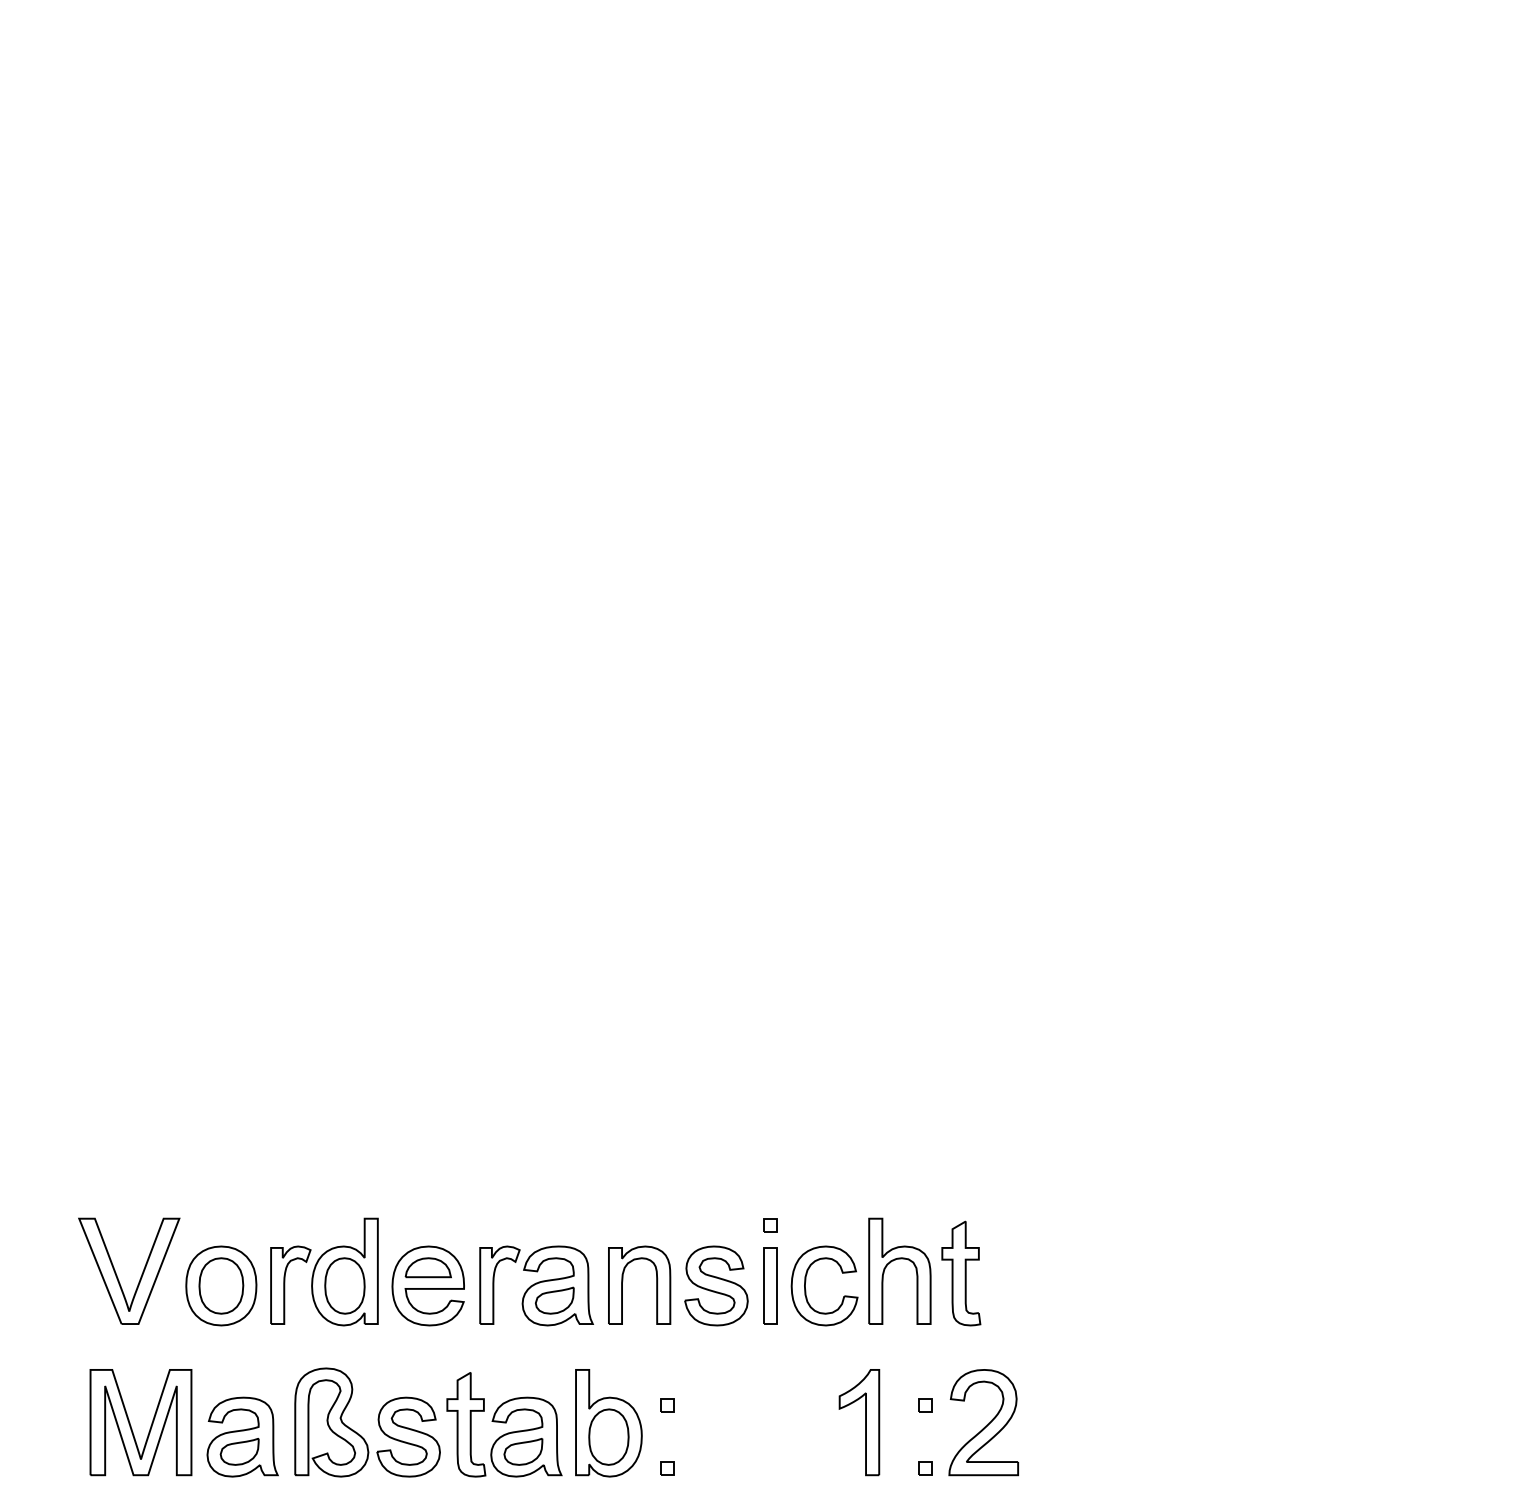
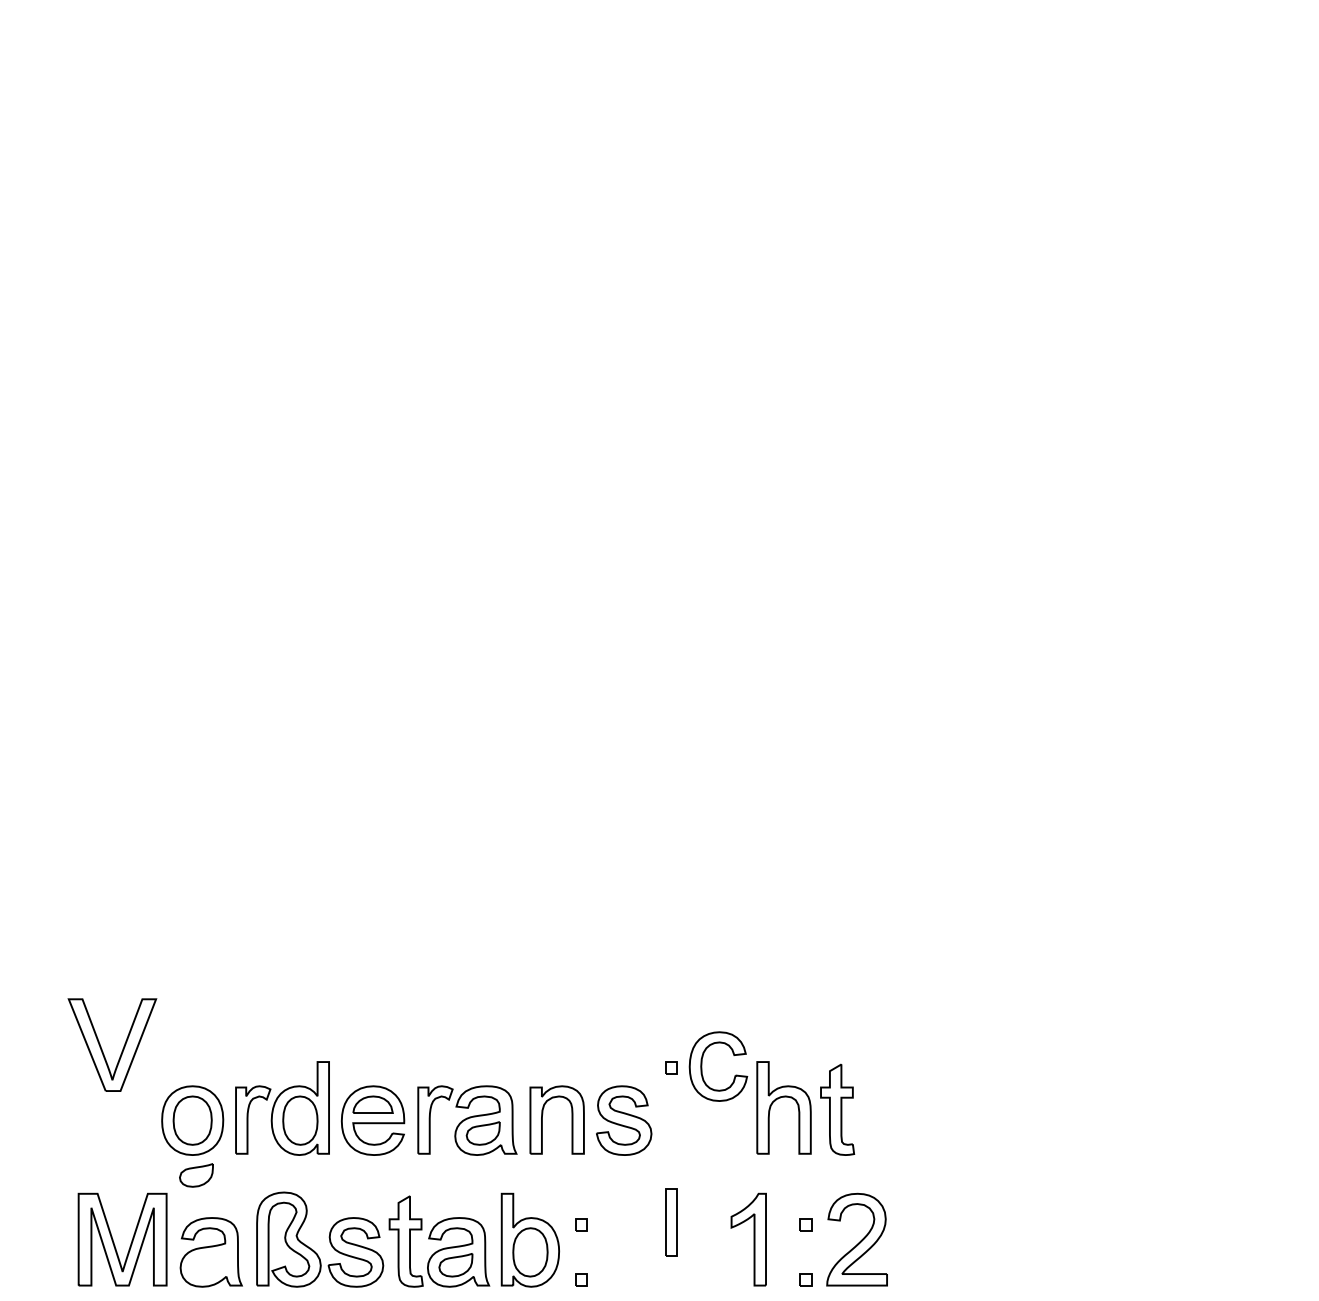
part: (140, 1276) -> (122, 1049), moved
part: (806, 1281) -> (702, 1062), moved
part: (770, 1285) -> (671, 1222), moved
part: (239, 1451) -> (196, 1175), moved

